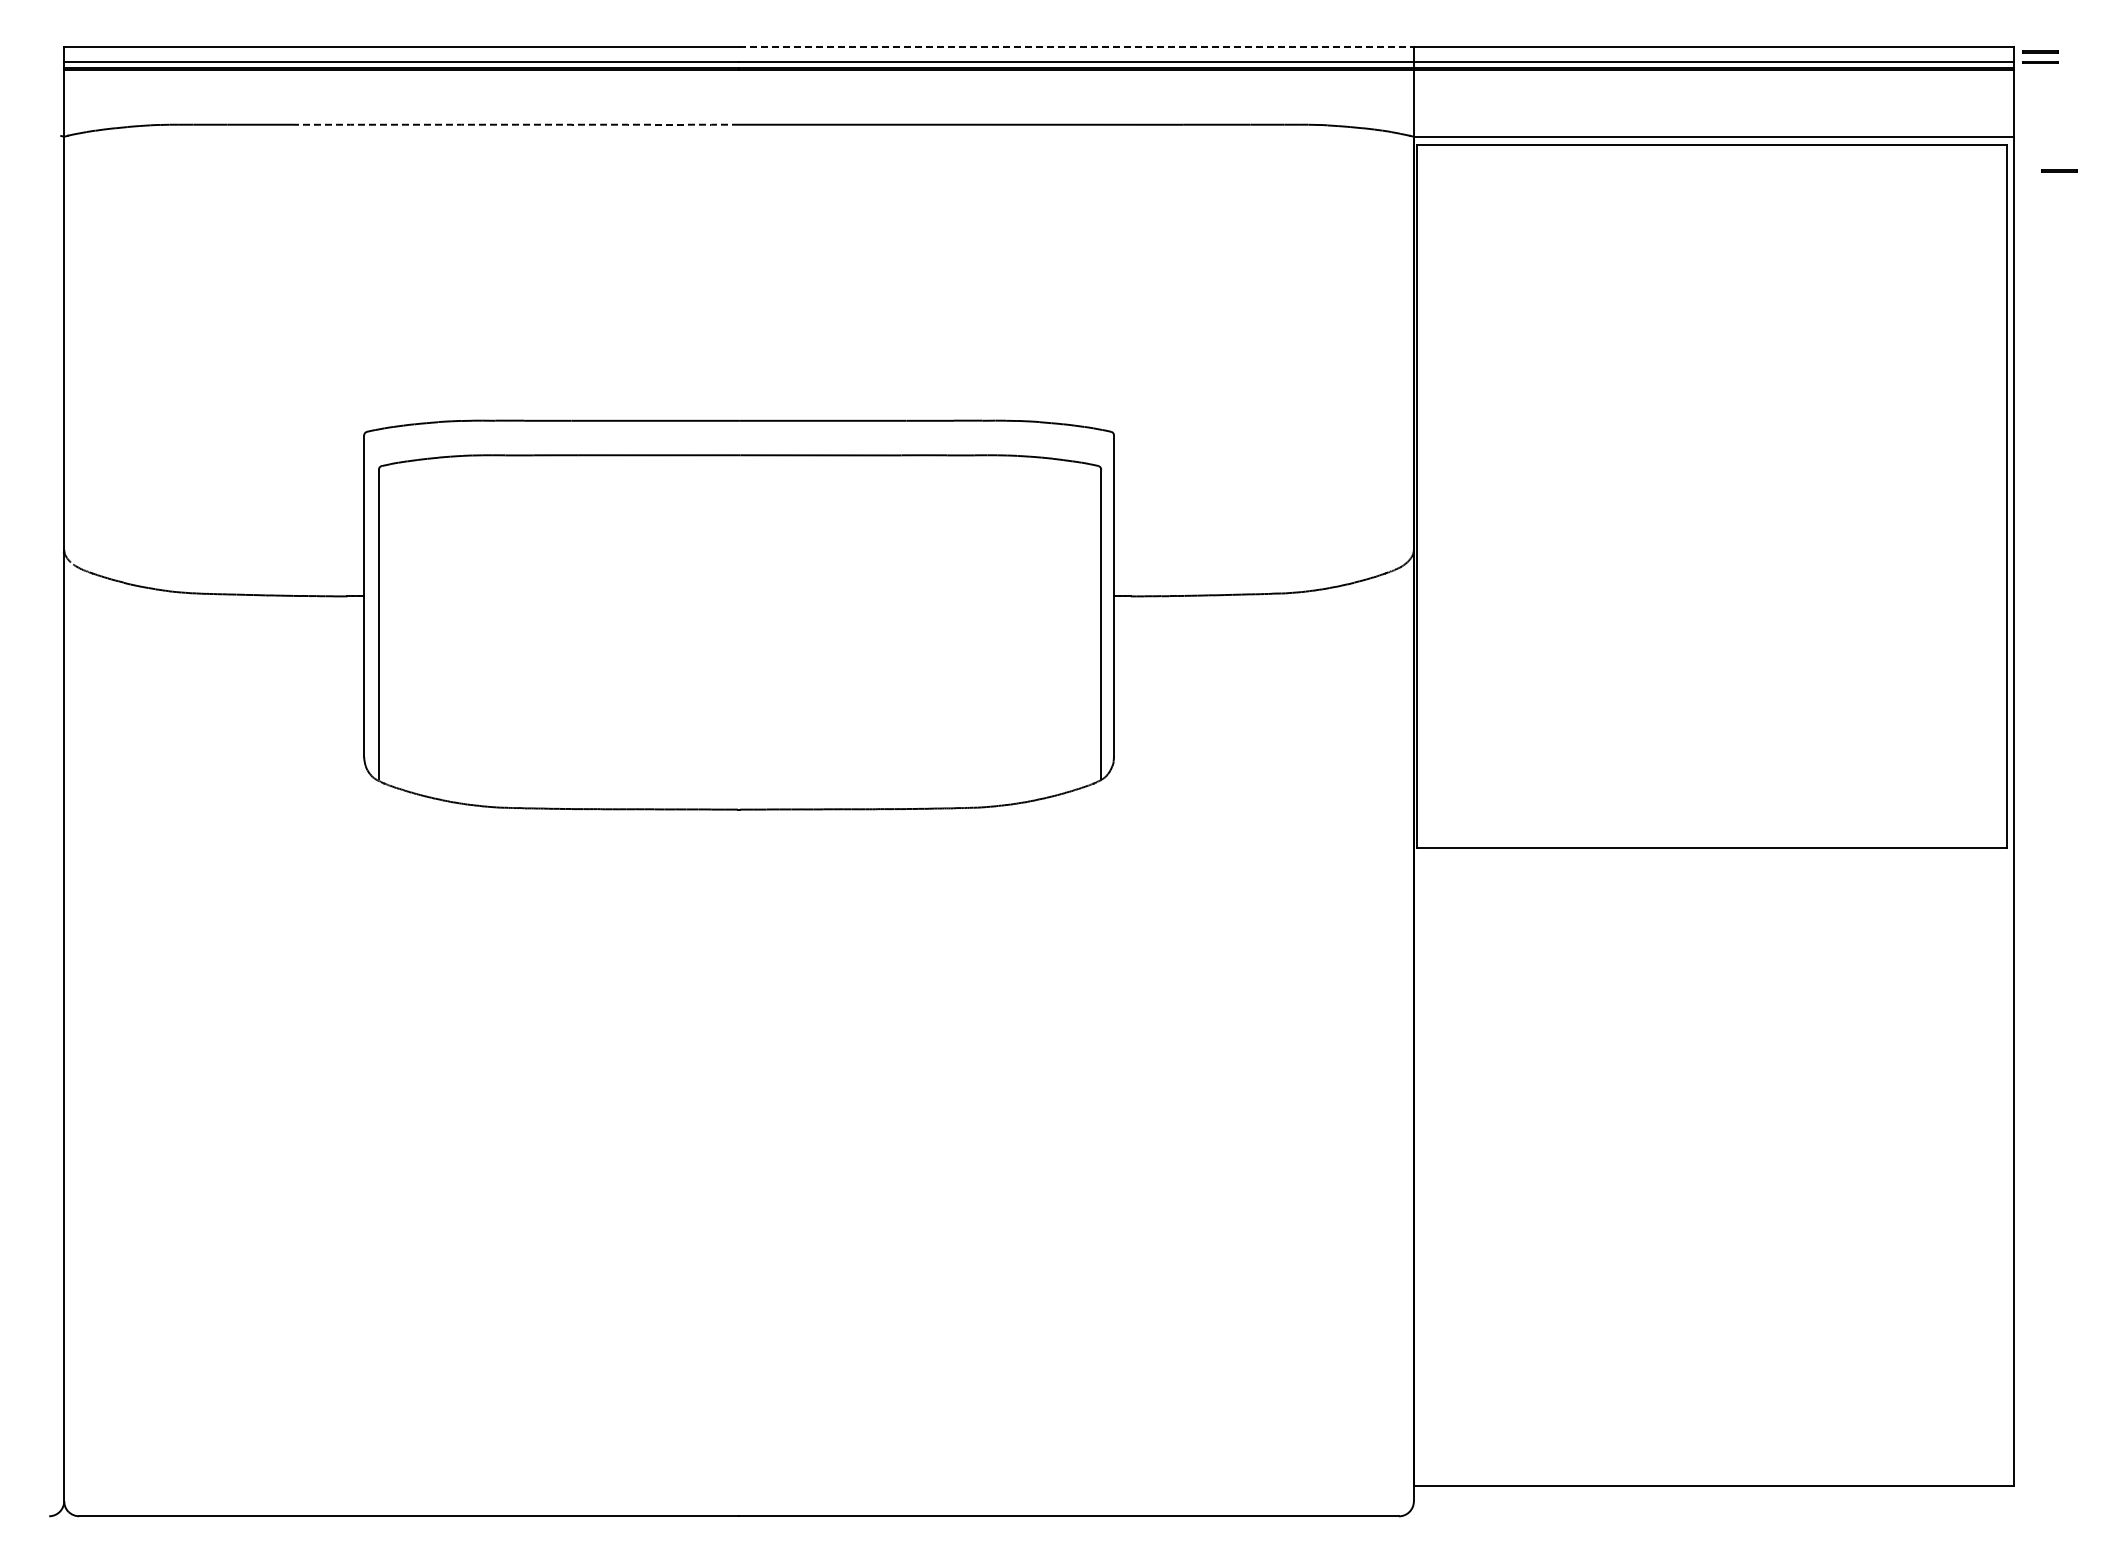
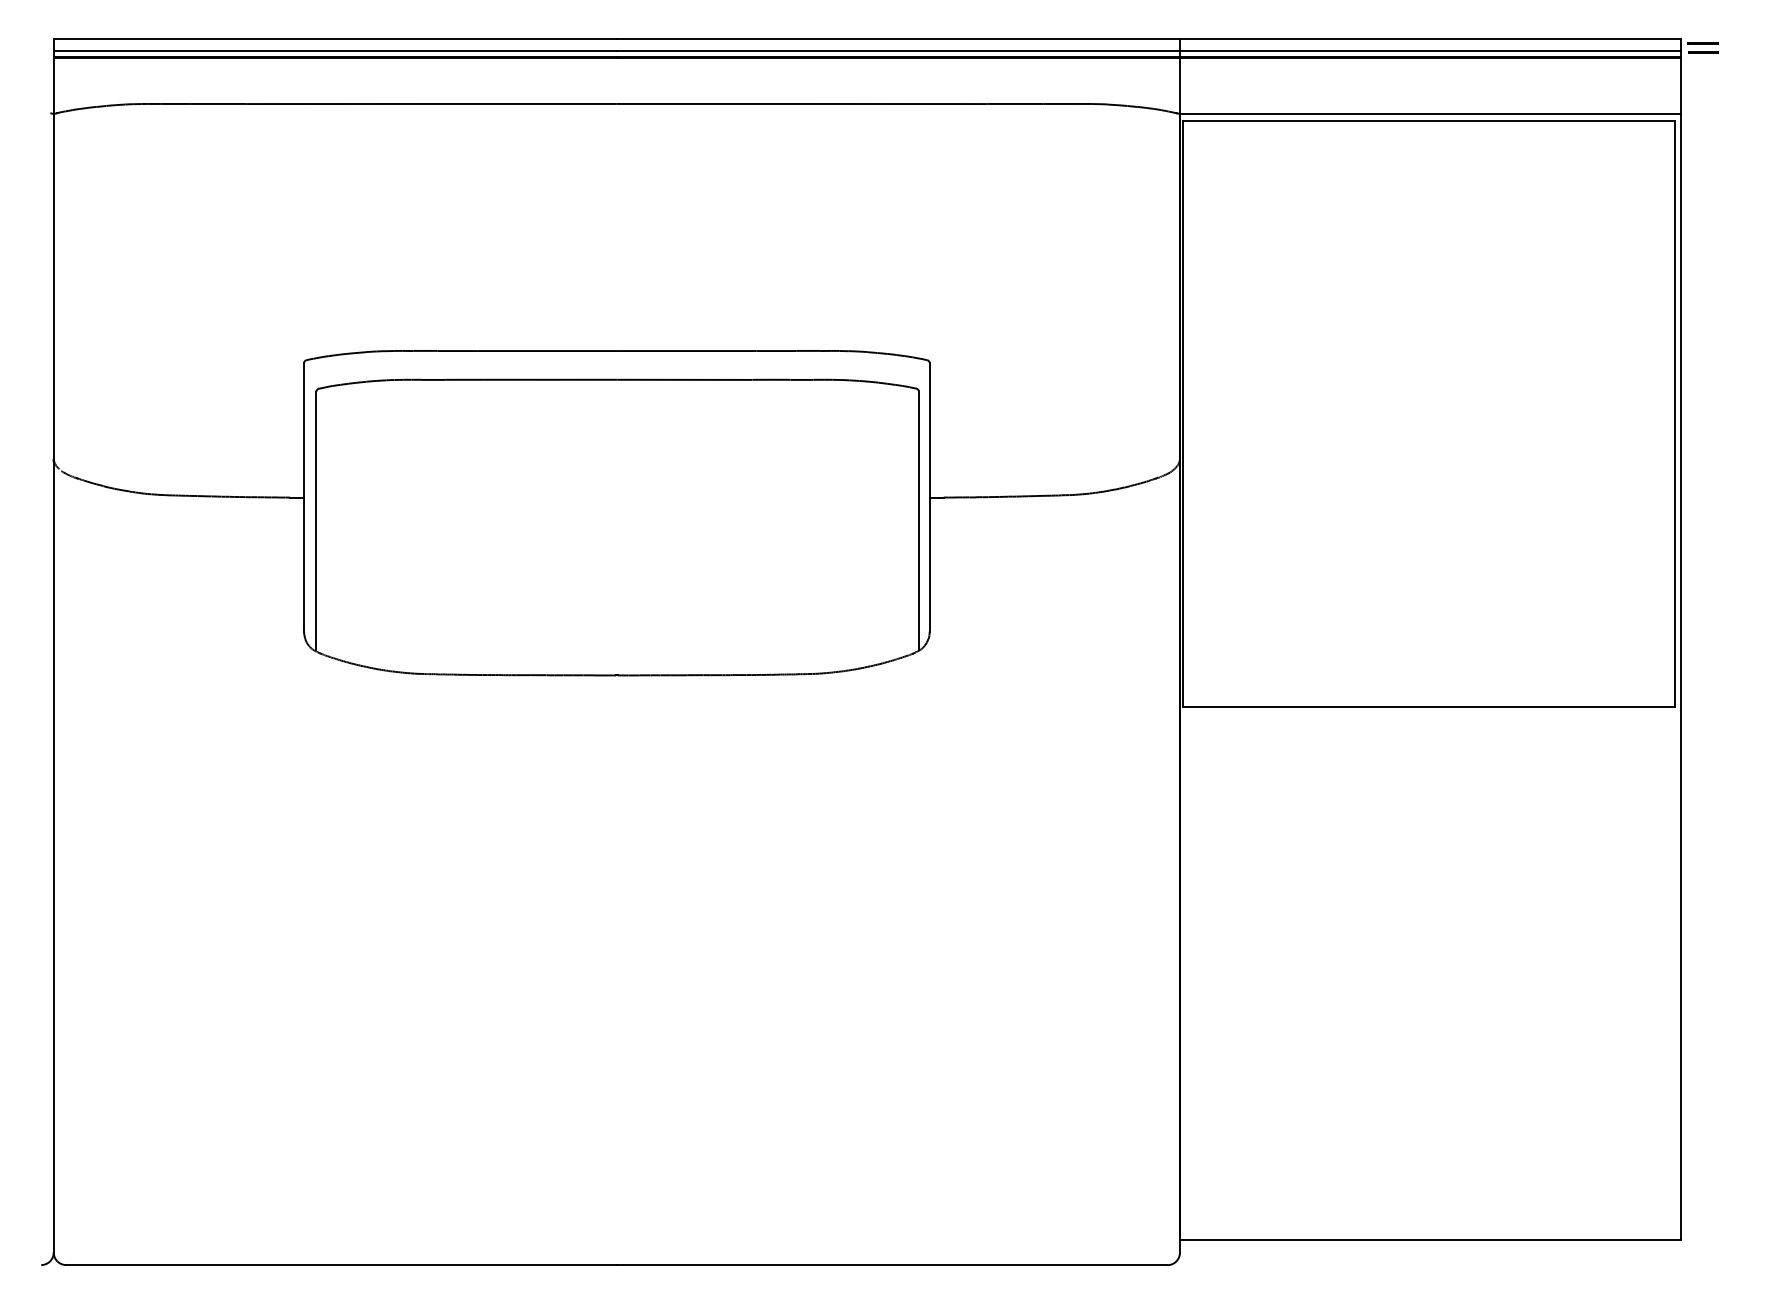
line: (1076, 46) -> (898, 38), dashed -> solid
arc: (516, 124) -> (431, 103), dashed -> solid
line: (2059, 170) -> (1718, 142), removed

